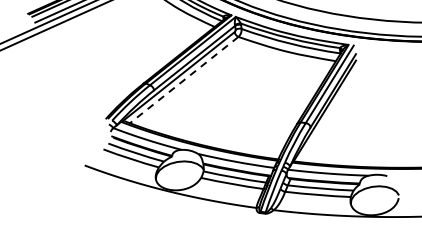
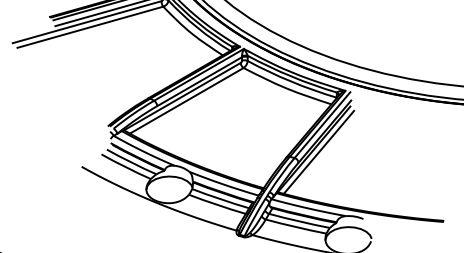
line: (183, 79) -> (186, 100), dashed -> solid
line: (329, 112) -> (318, 151), added

